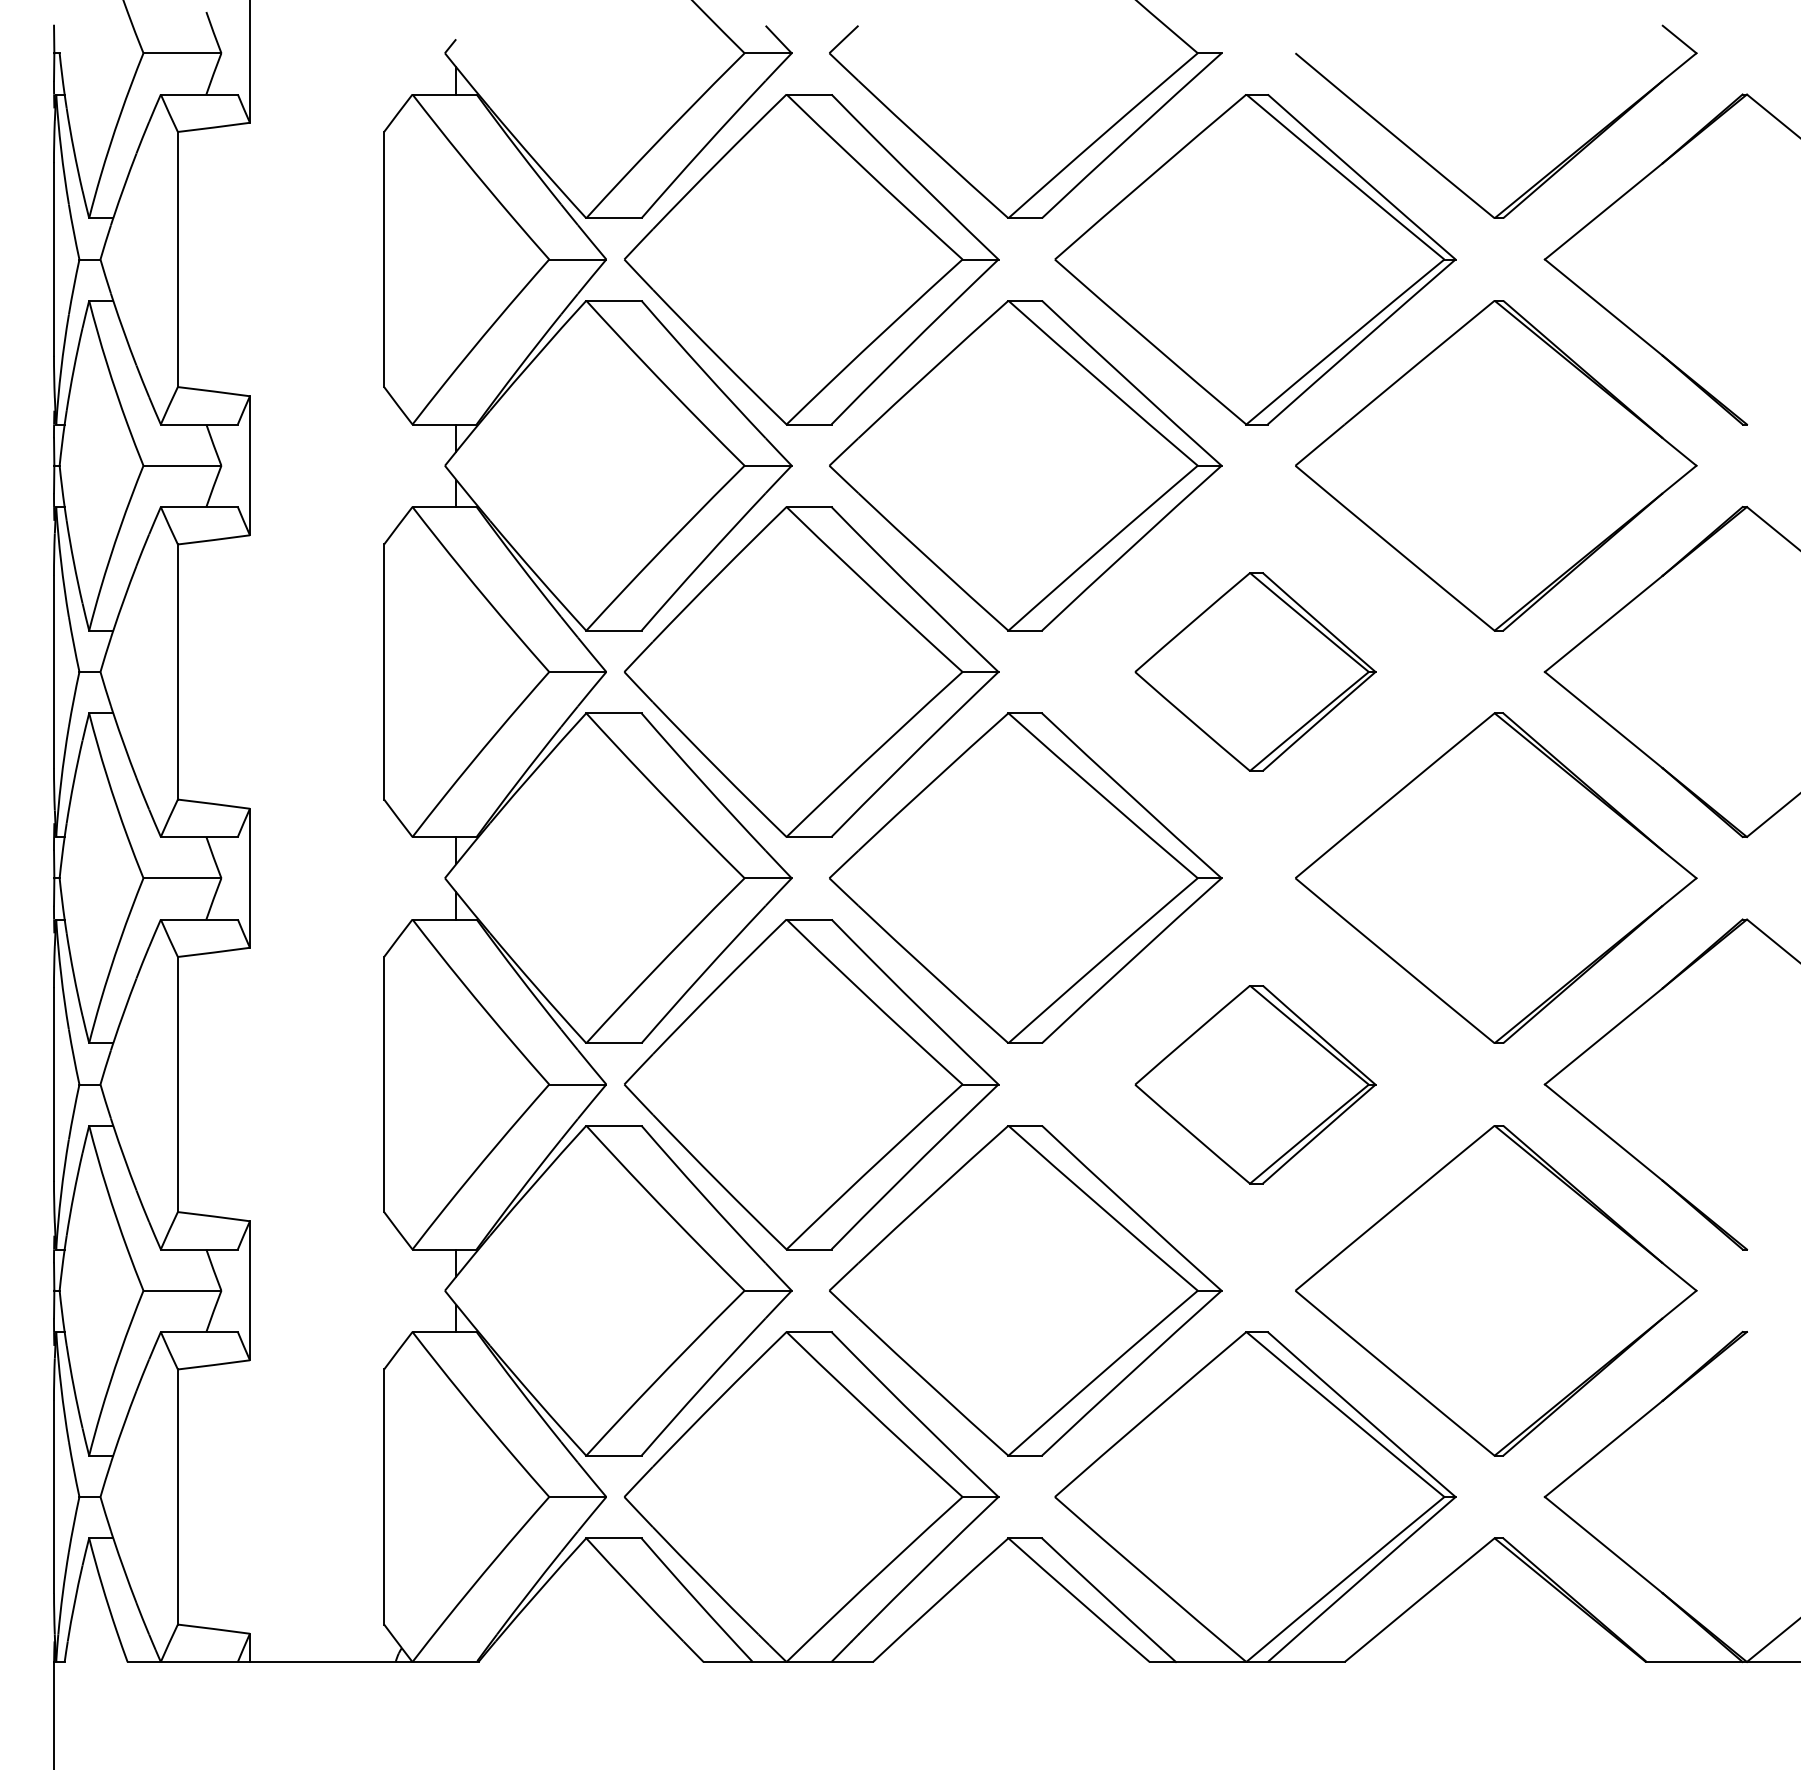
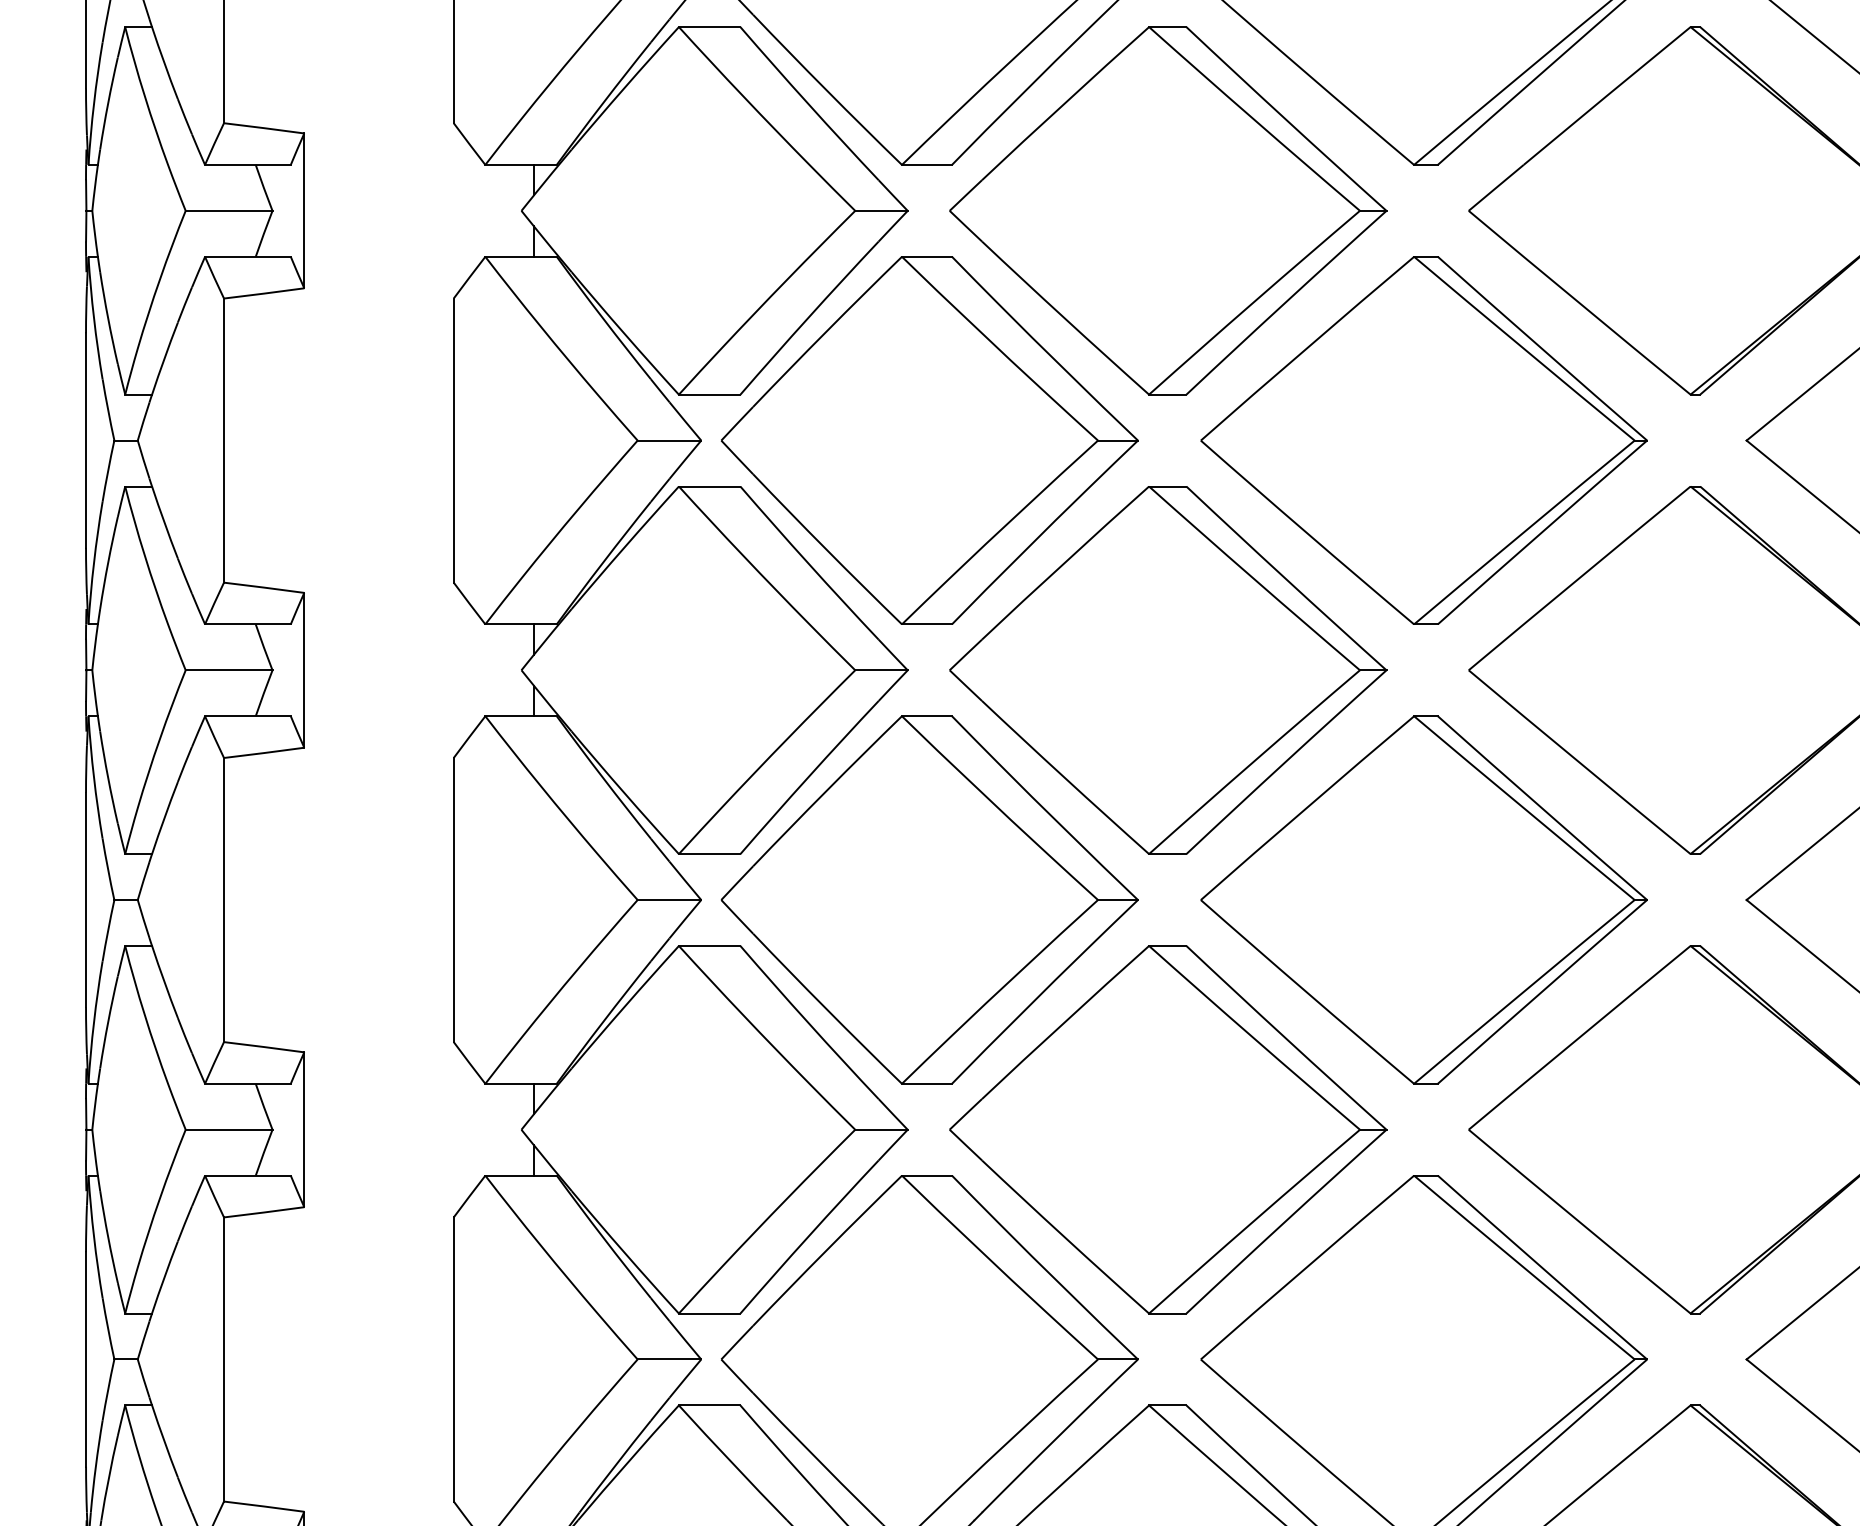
part: (1255, 671) -> (1424, 440), size x1.67
part: (1255, 1084) -> (1424, 900), size x1.67

